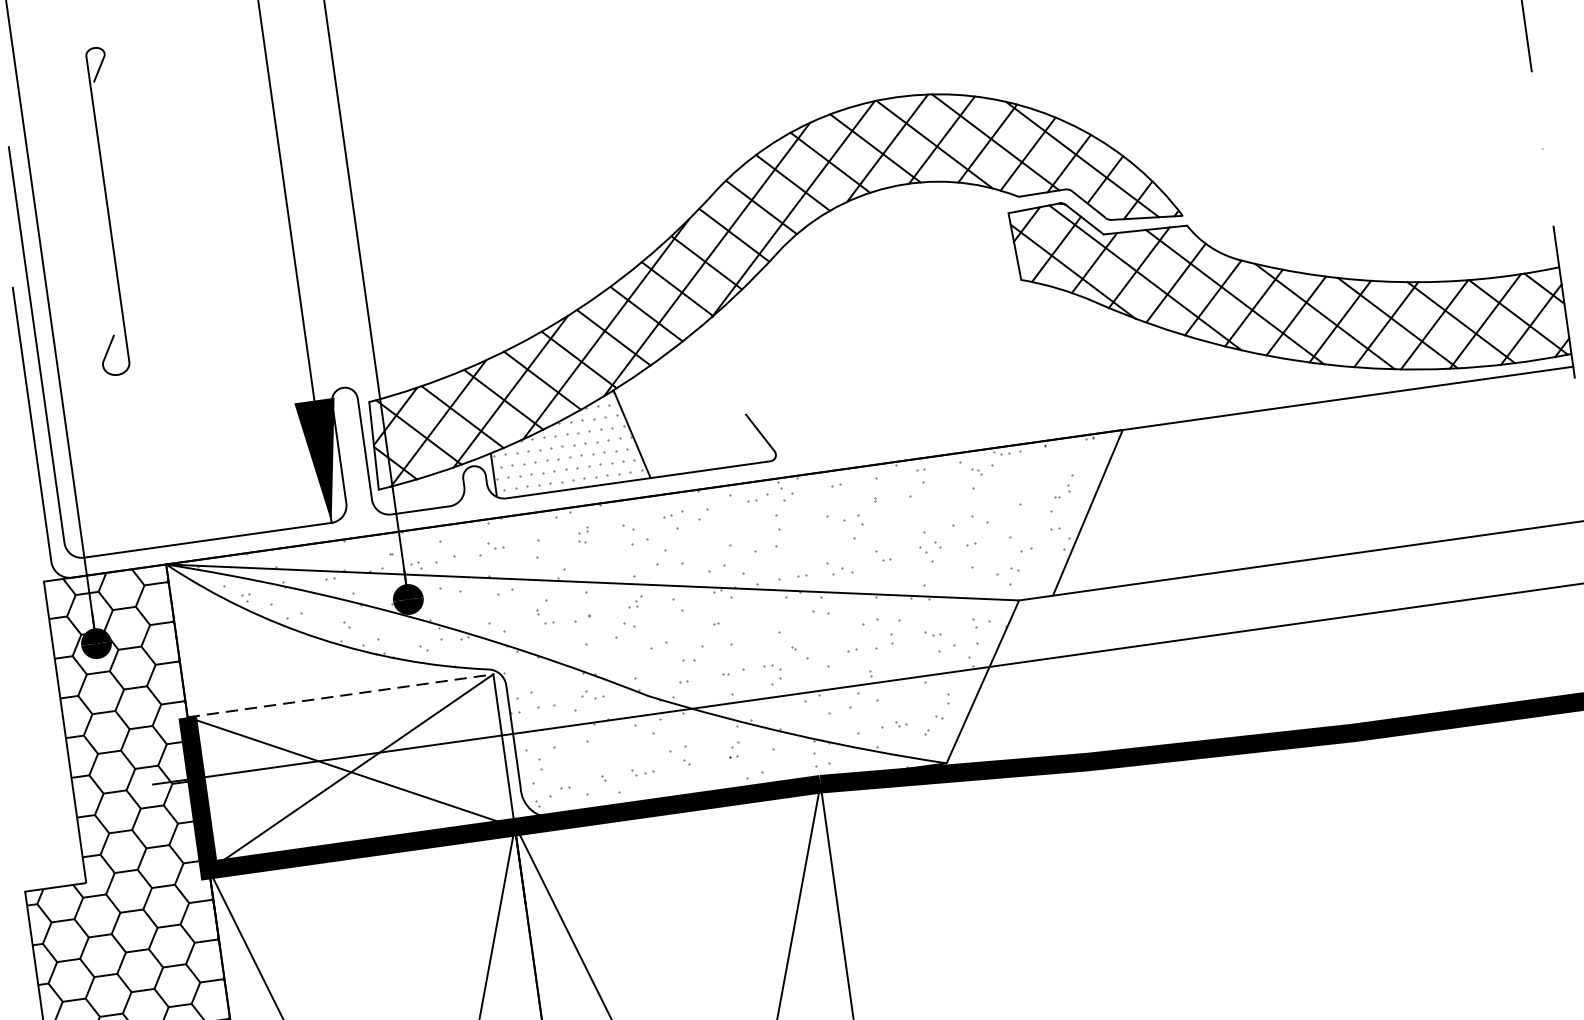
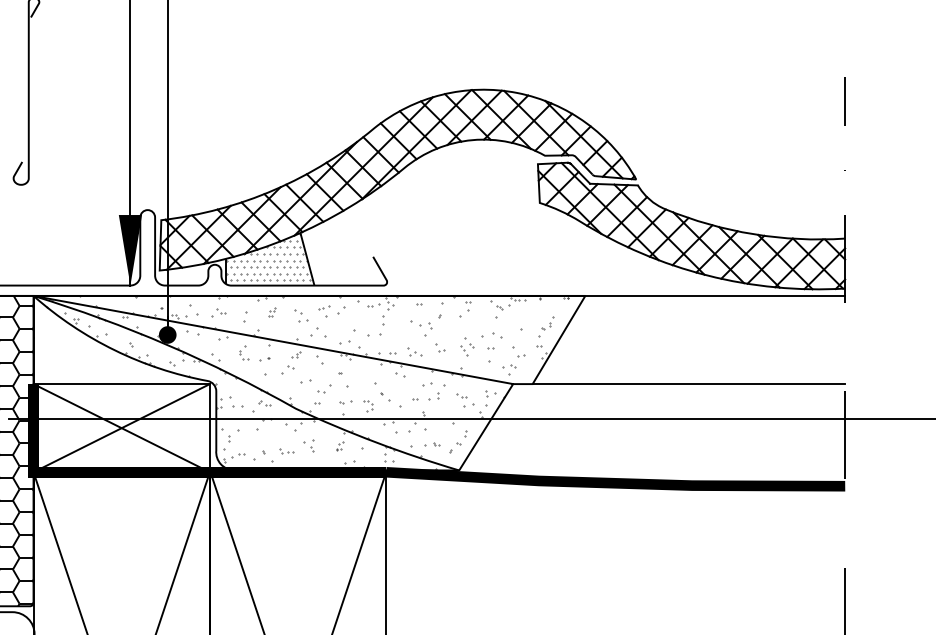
line: (341, 696) -> (122, 384), dashed -> solid

